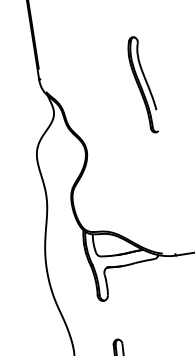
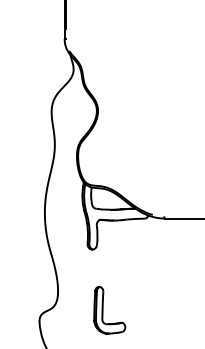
part: (142, 85) -> (158, 58), removed

